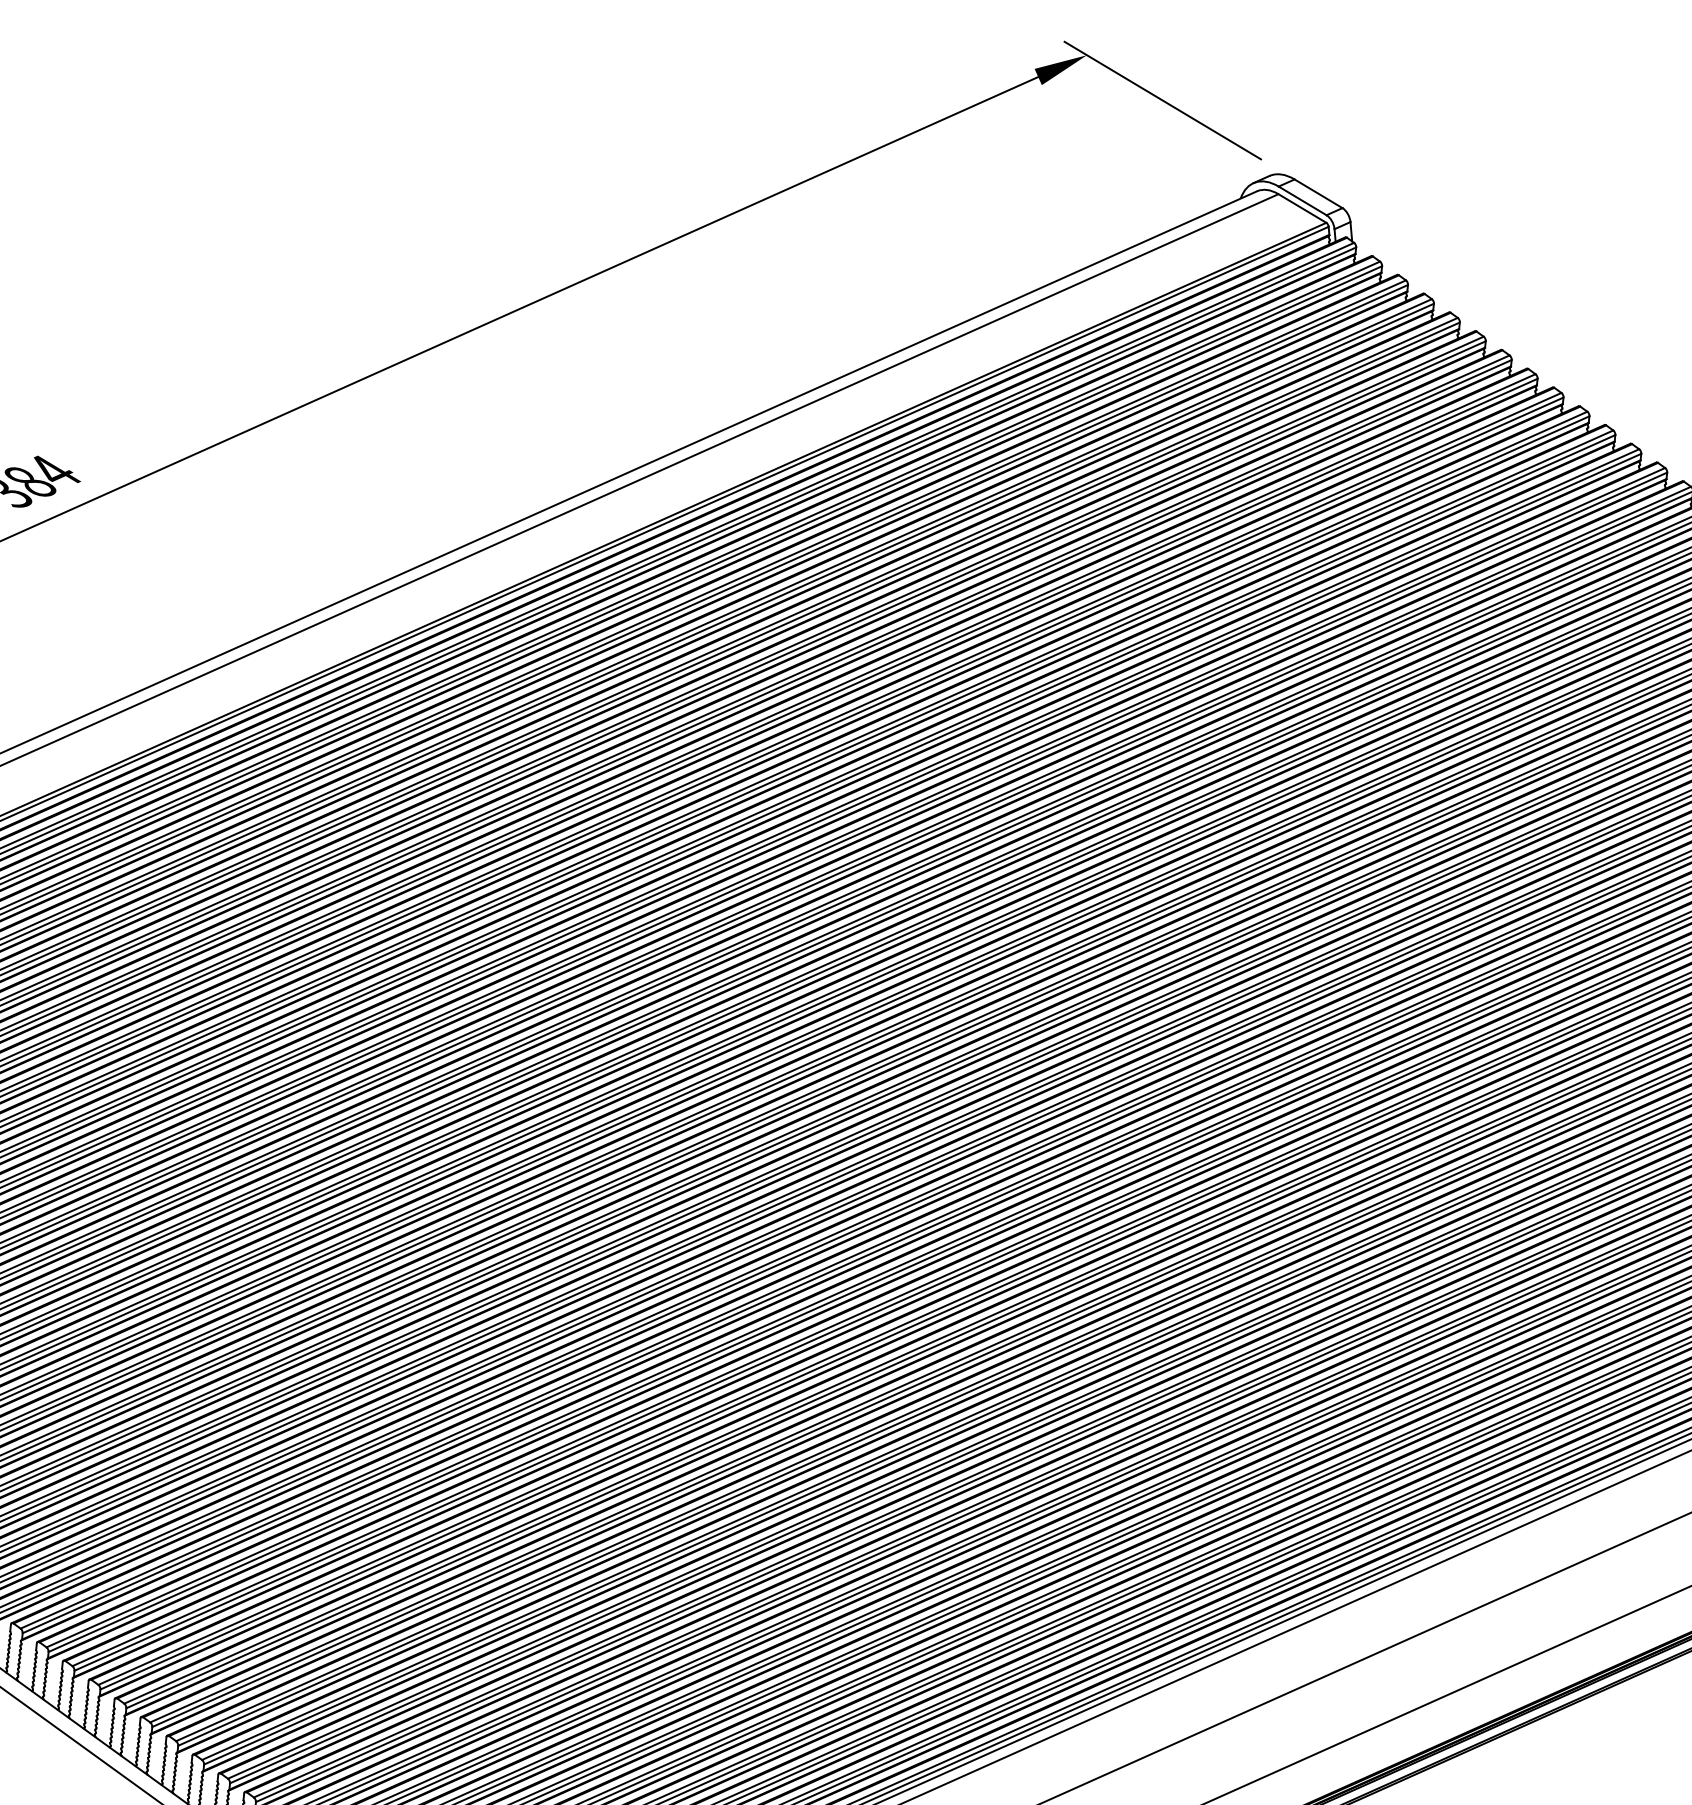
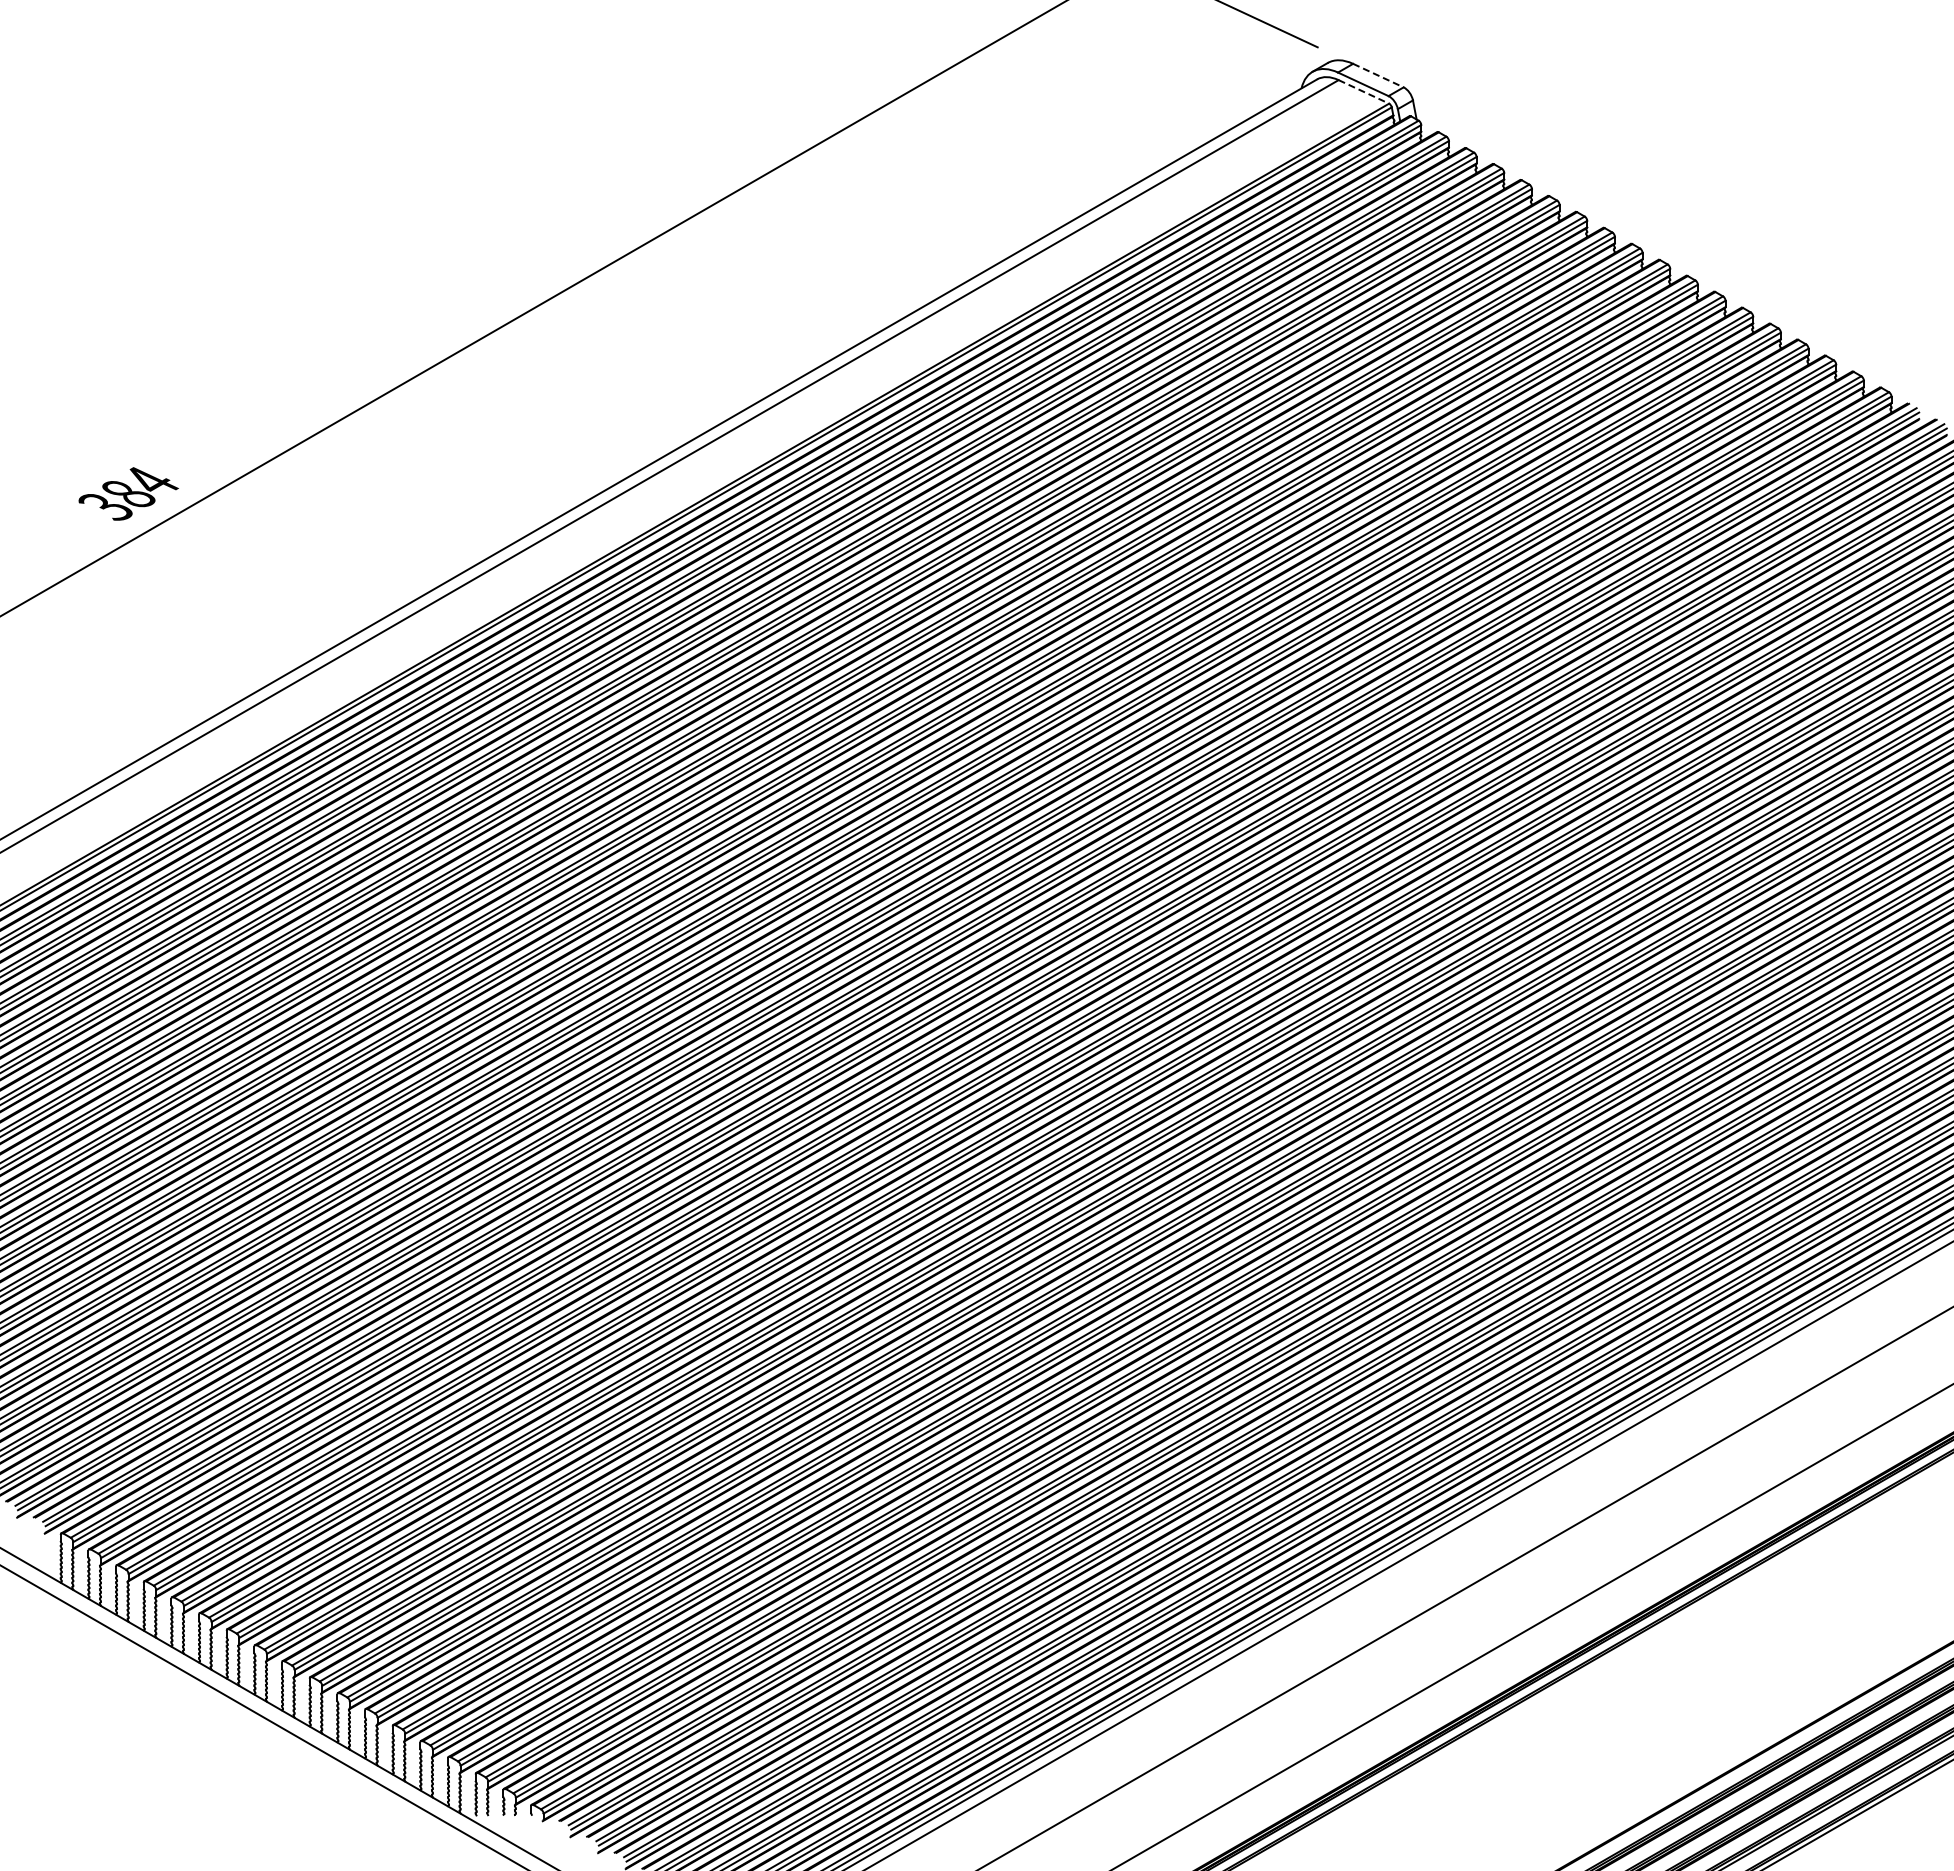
line: (1318, 193) -> (1378, 75), solid -> dashed
line: (1302, 208) -> (1363, 91), solid -> dashed

